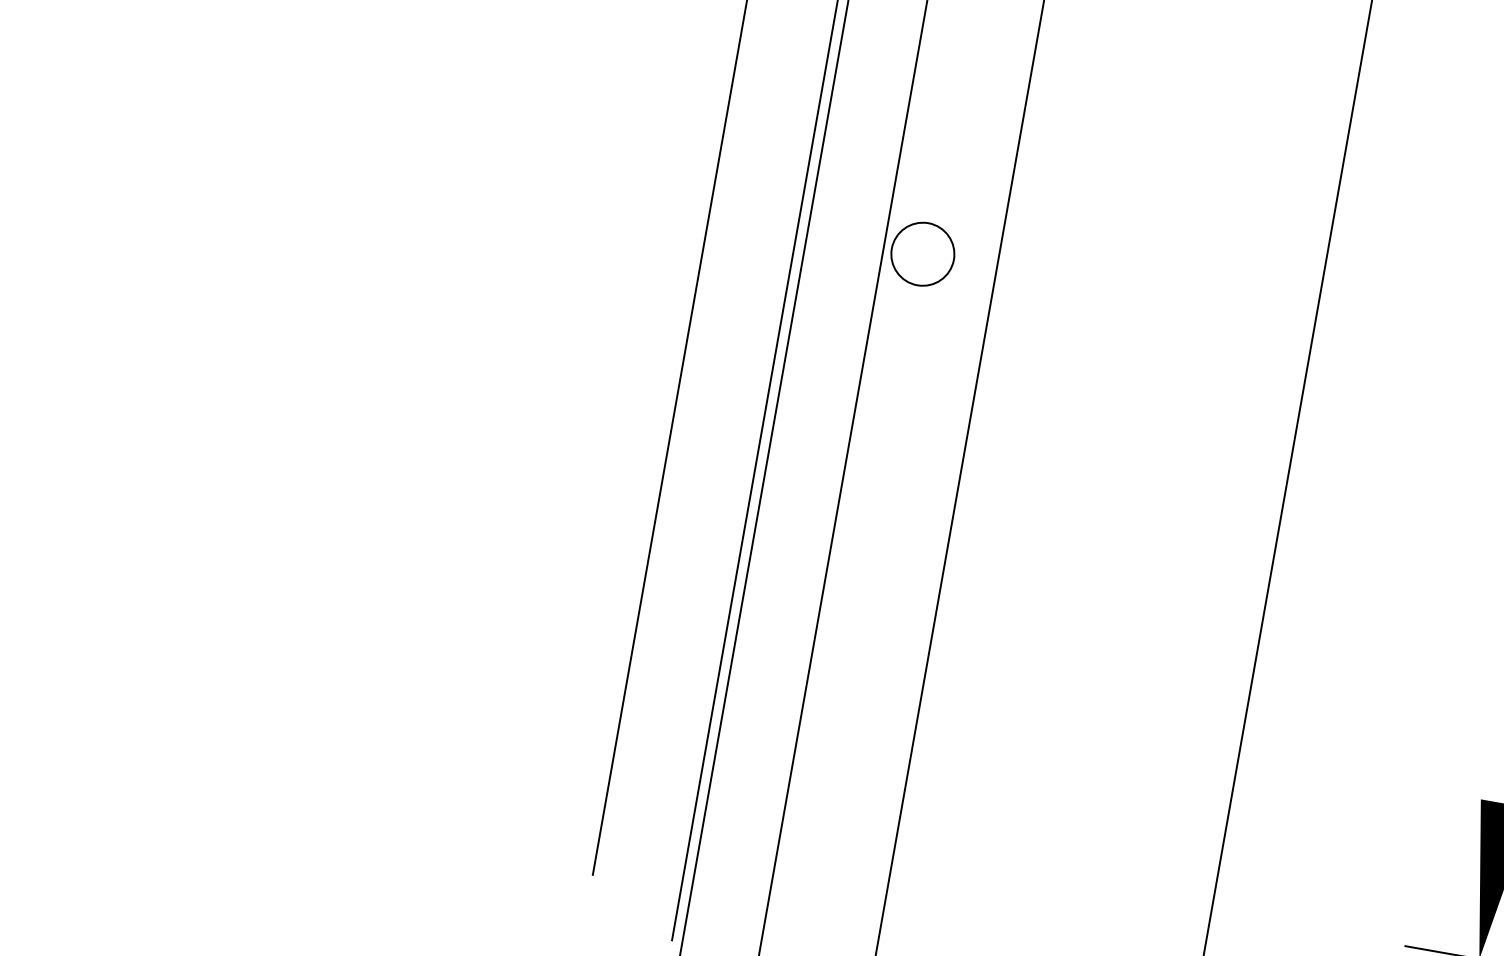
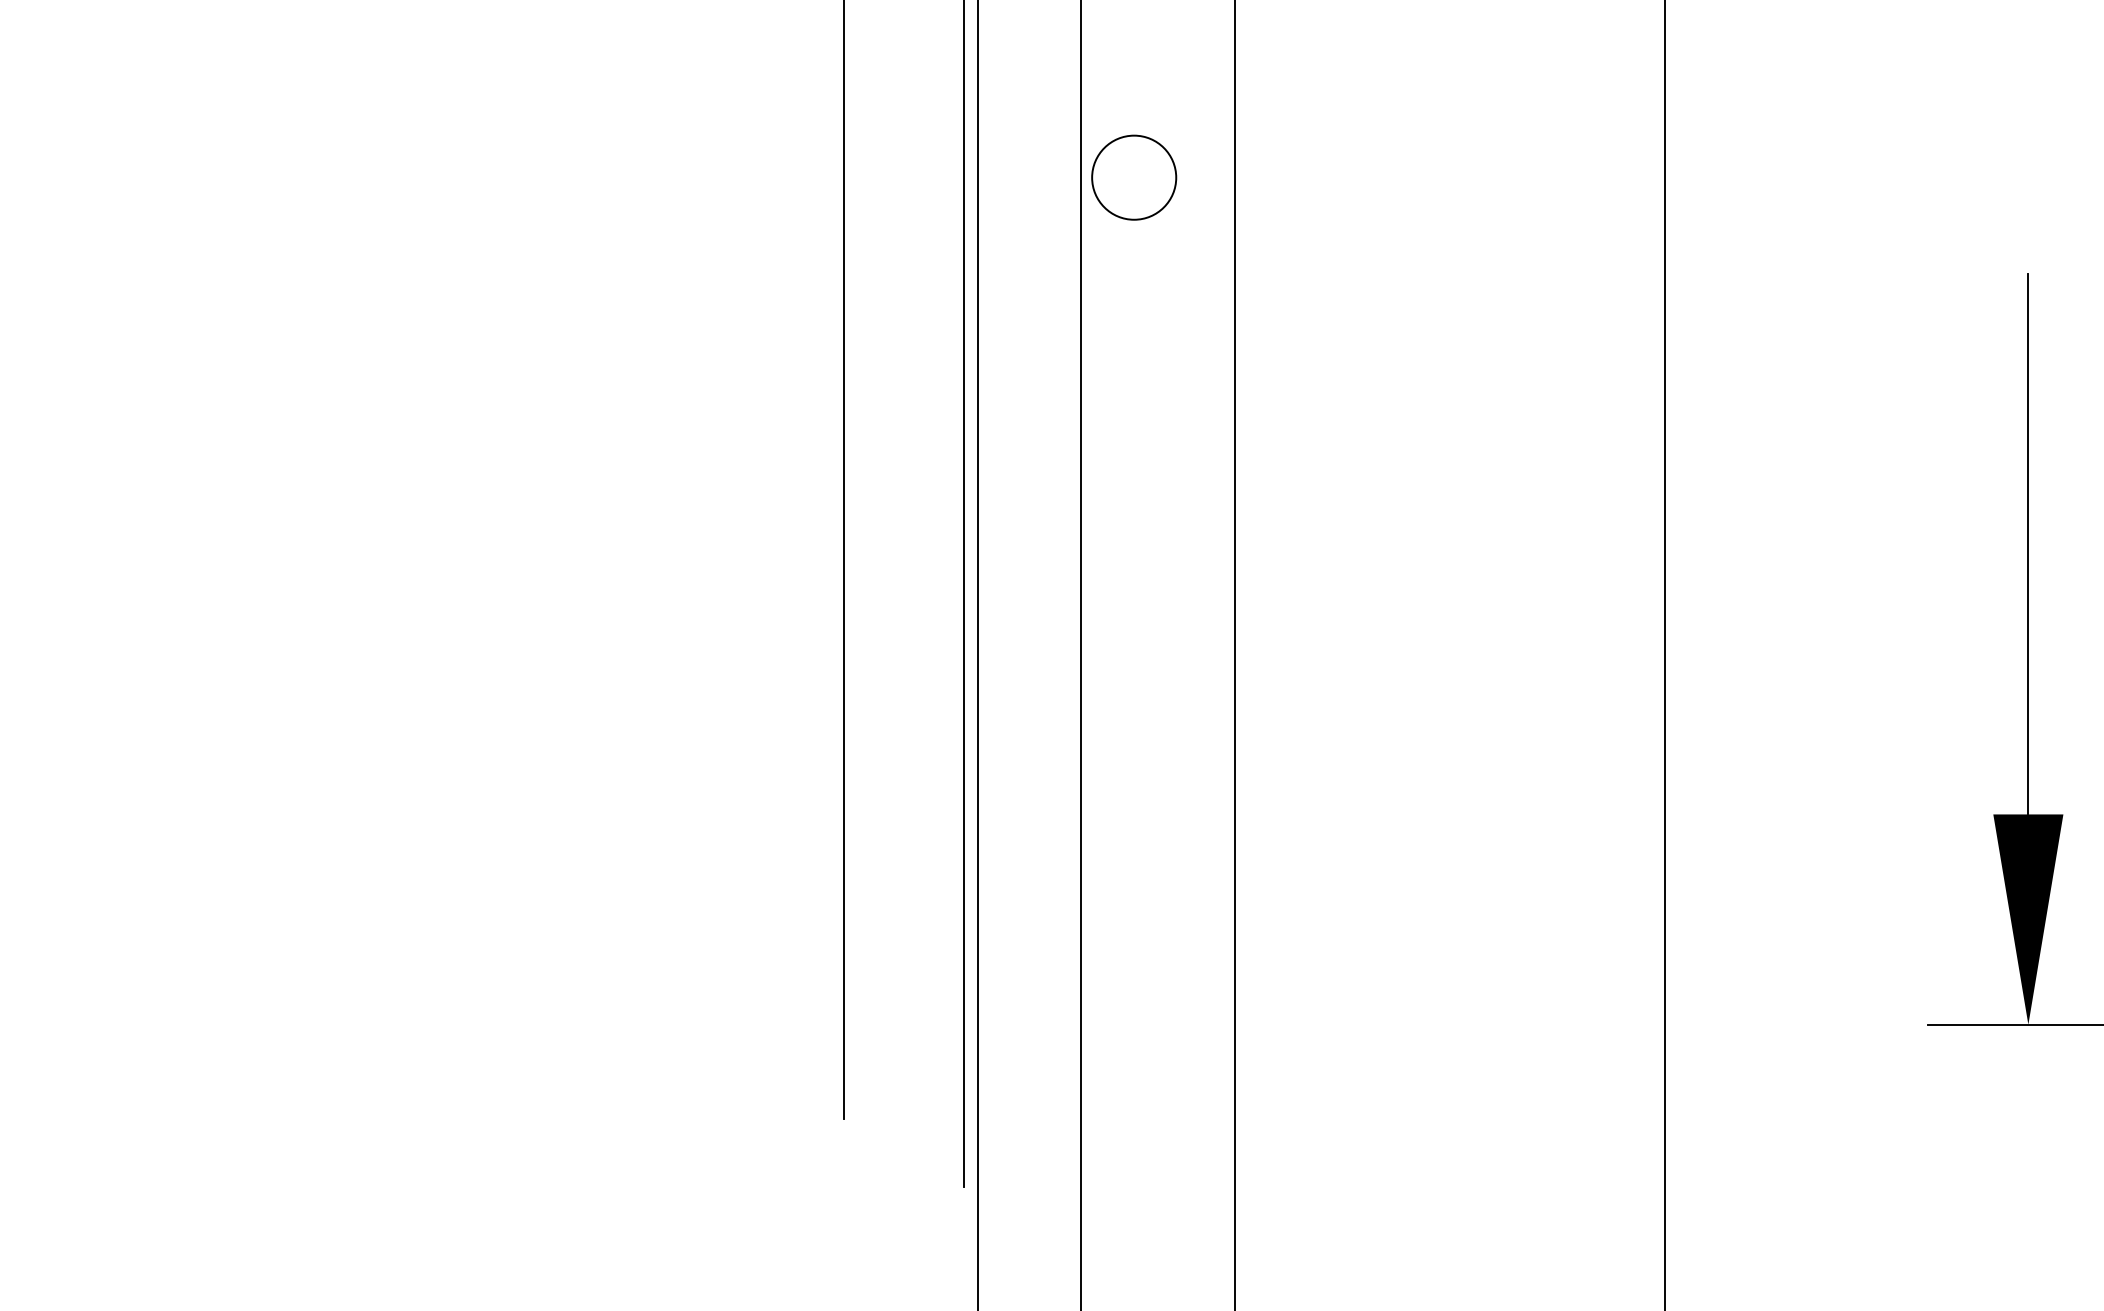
circle: (923, 254) -> (1134, 177), moved

